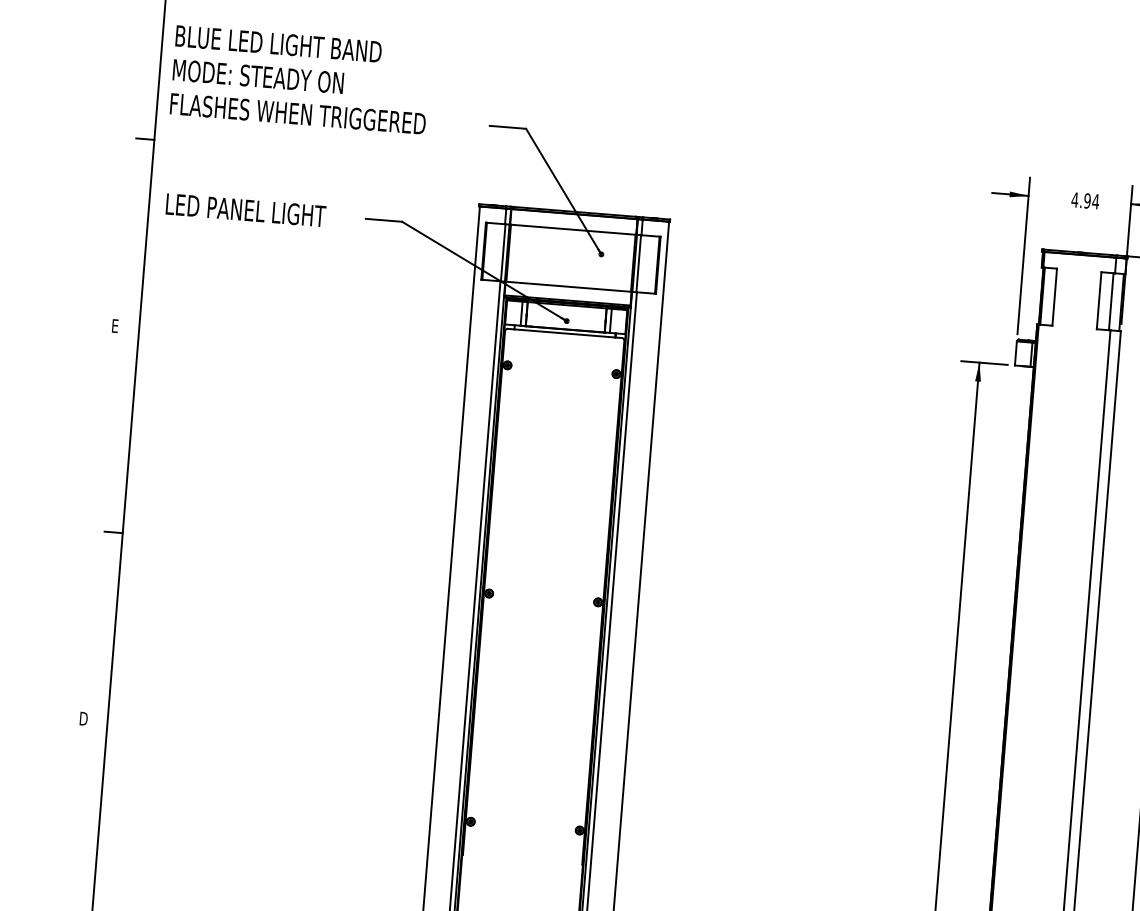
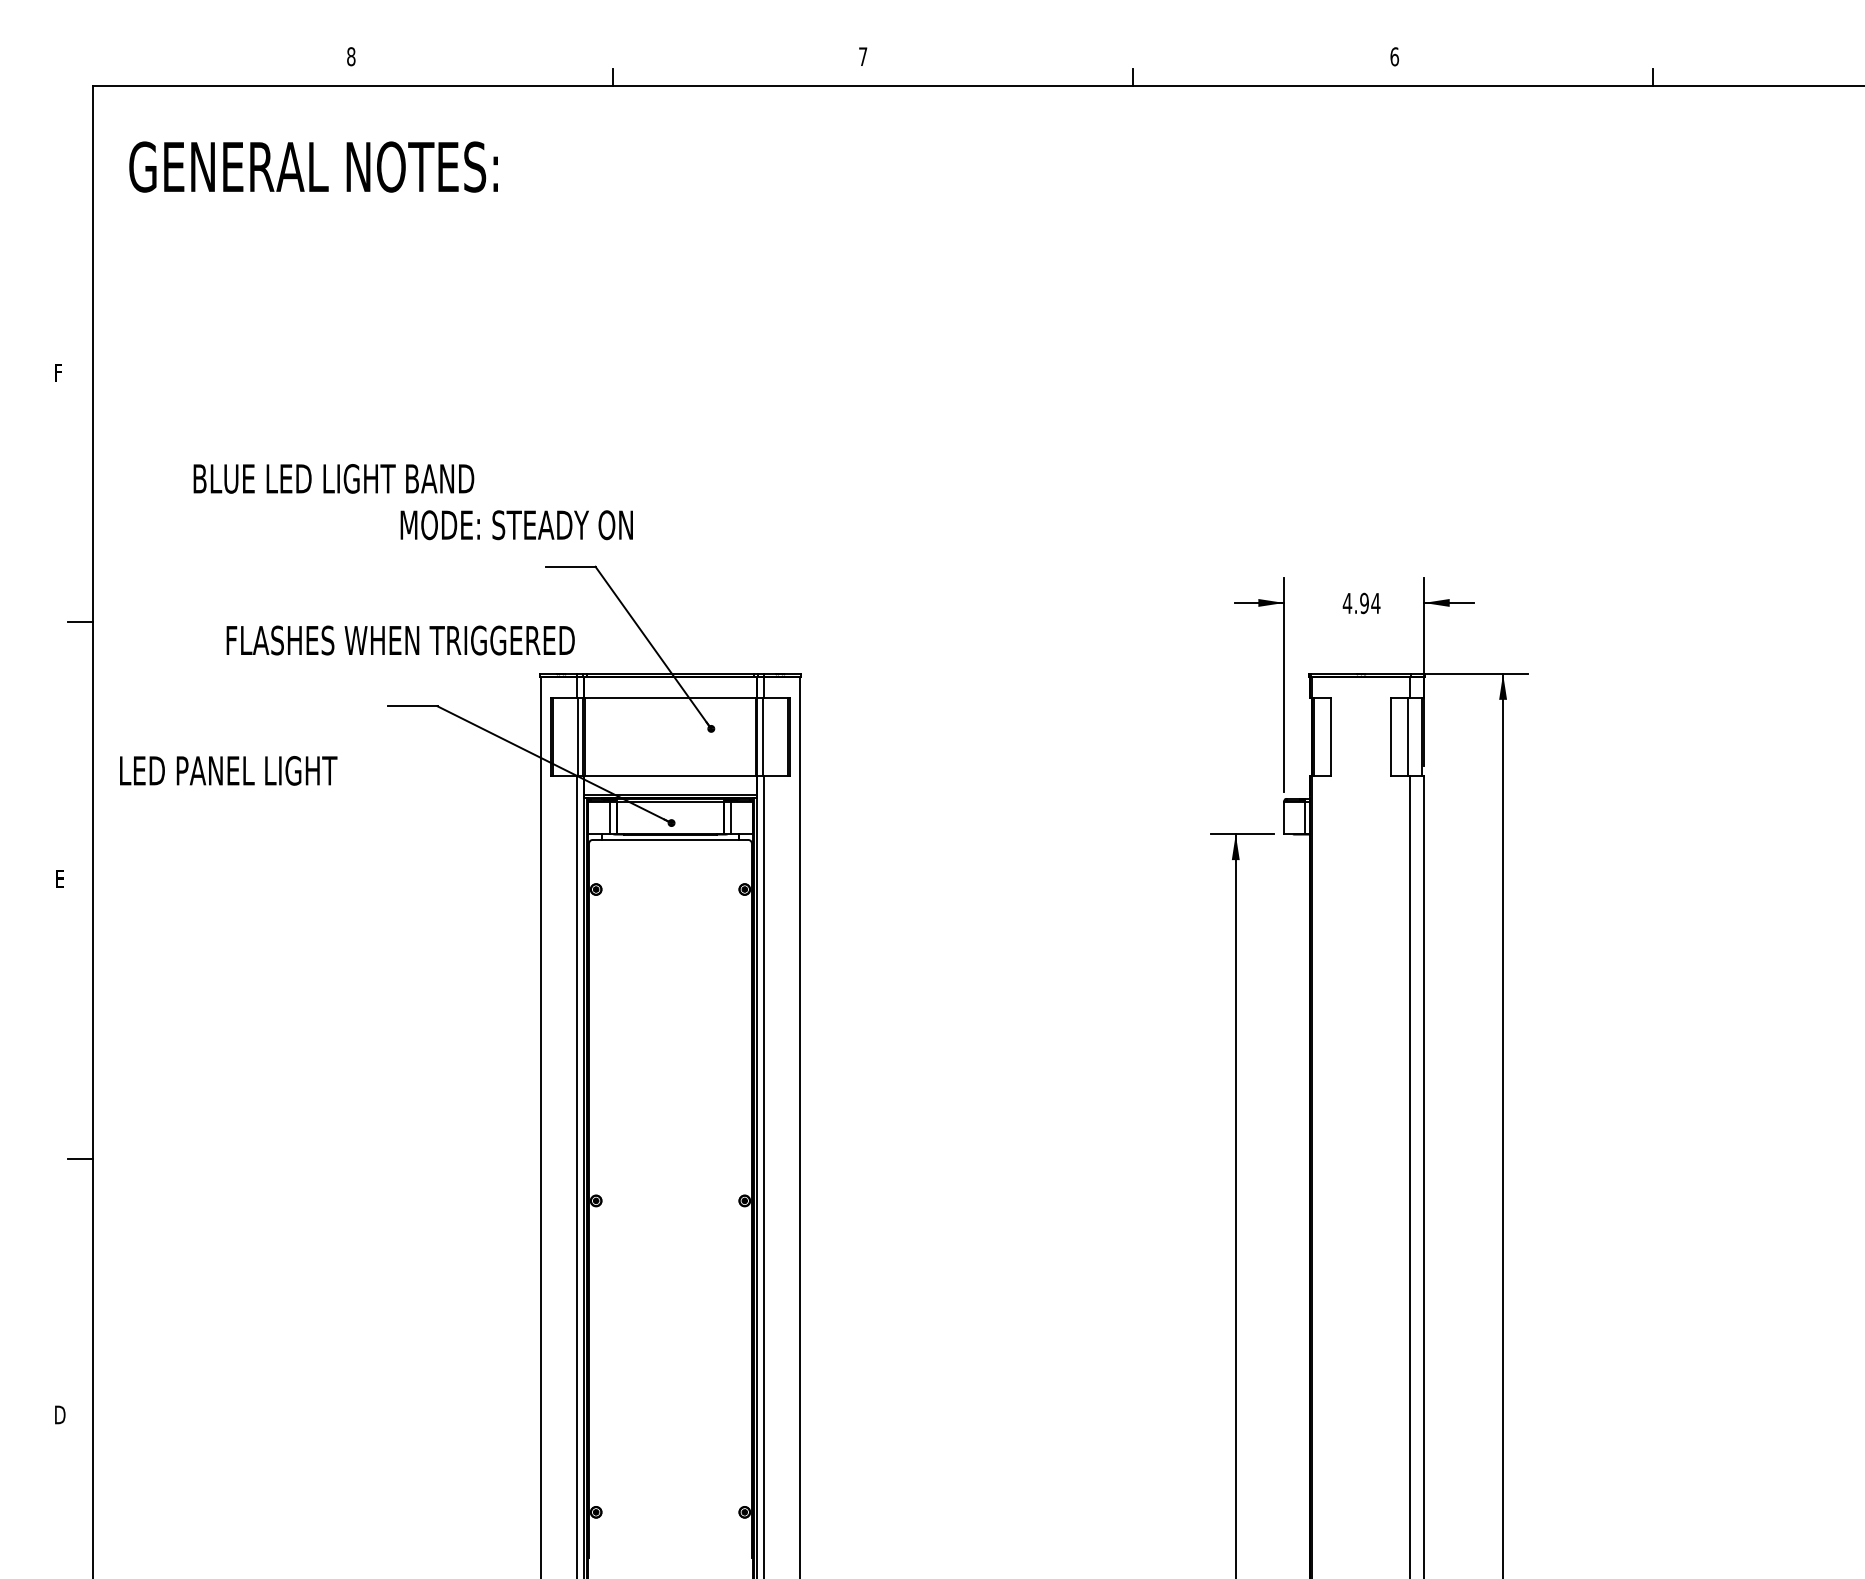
text: (278, 43) -> (333, 478), moved
text: (258, 76) -> (516, 525), moved
text: (297, 113) -> (400, 640), moved
text: (245, 210) -> (228, 770), moved

